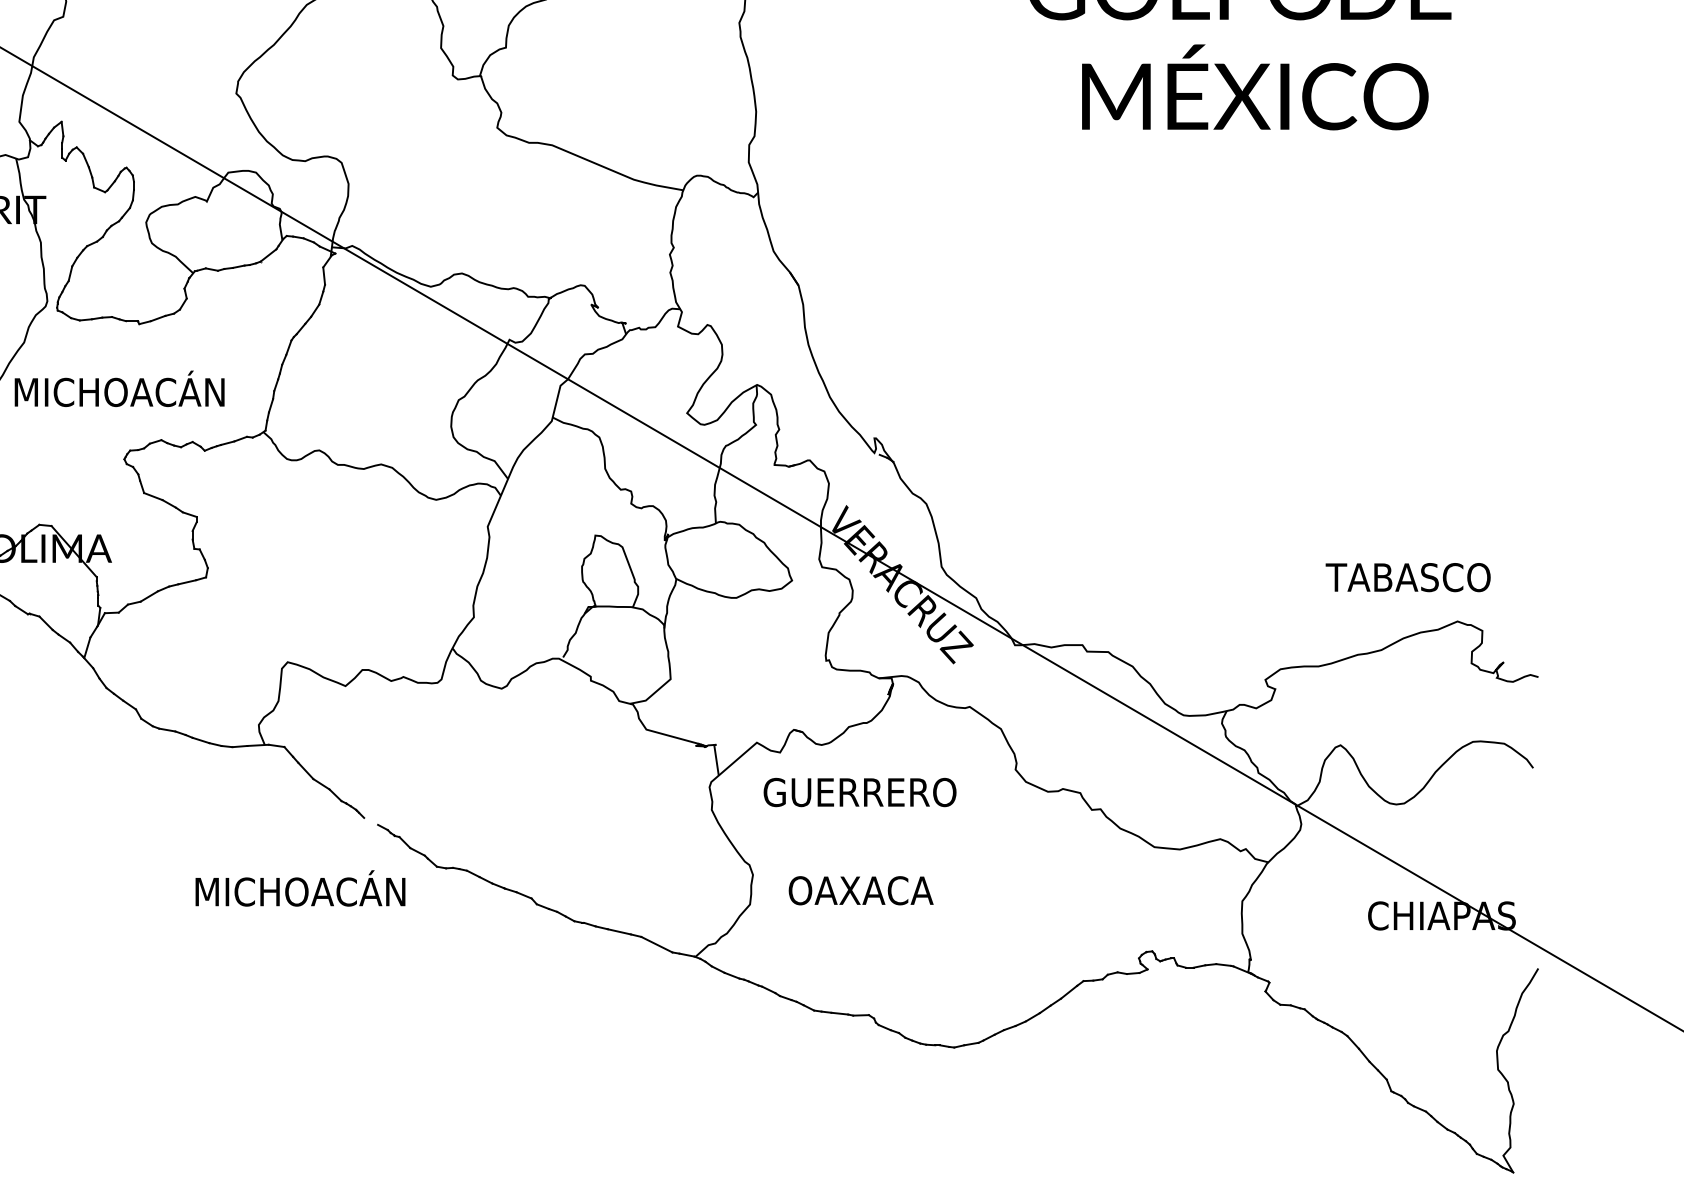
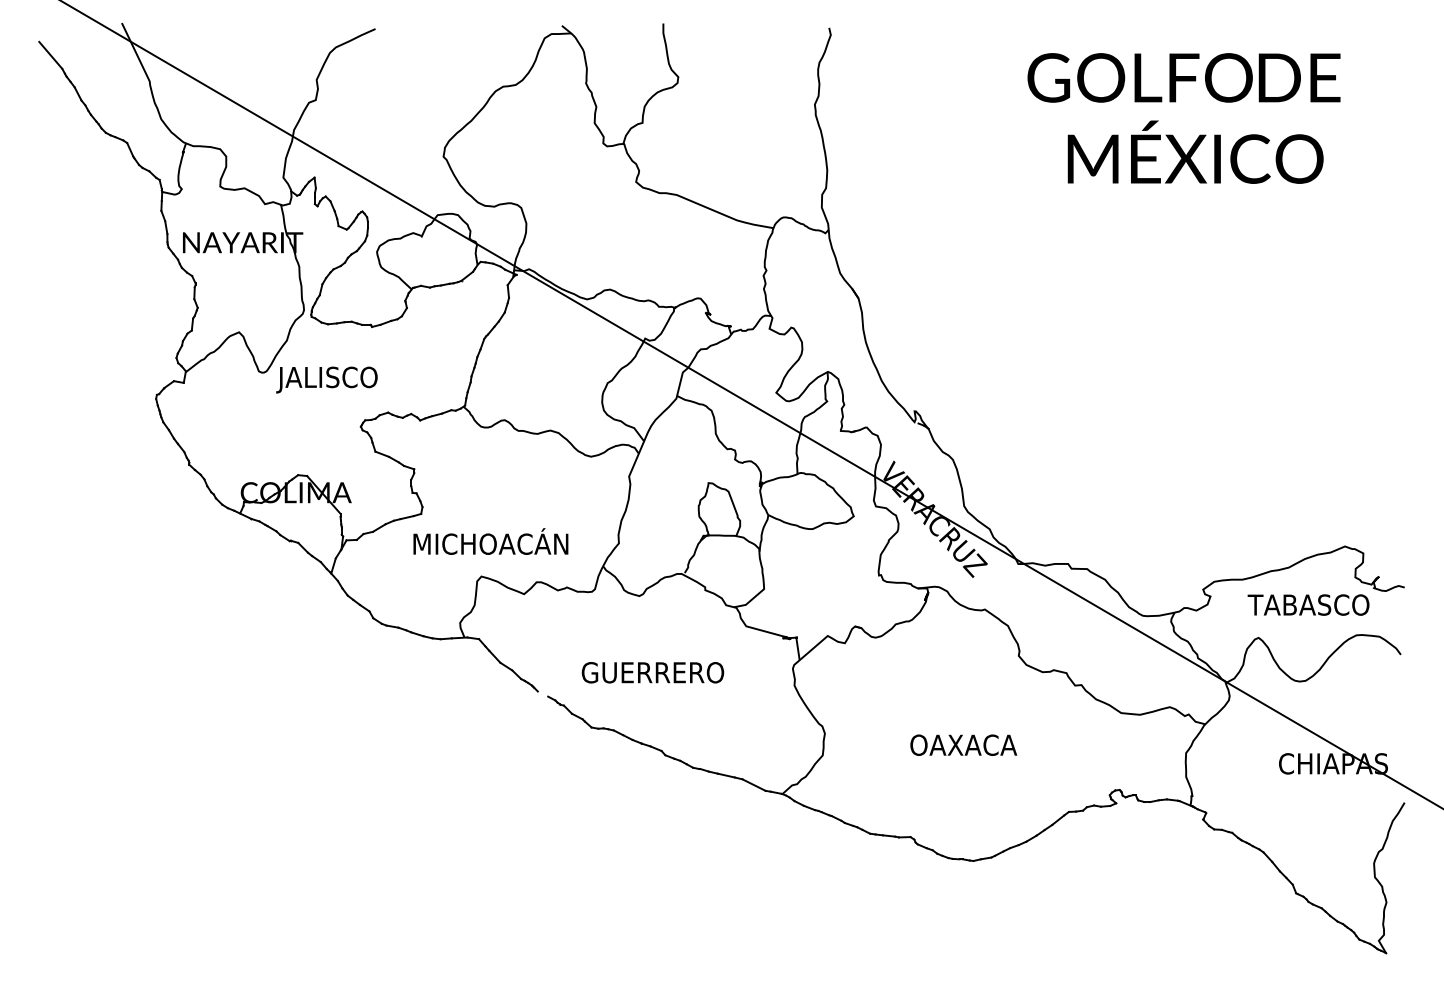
text: (117, 392) -> (355, 377), MICHOACÁN -> JALISCO
text: (1408, 576) -> (1308, 604), moved
text: (859, 792) -> (652, 672), moved
text: (299, 888) -> (490, 541), moved
text: (860, 889) -> (963, 744), moved

